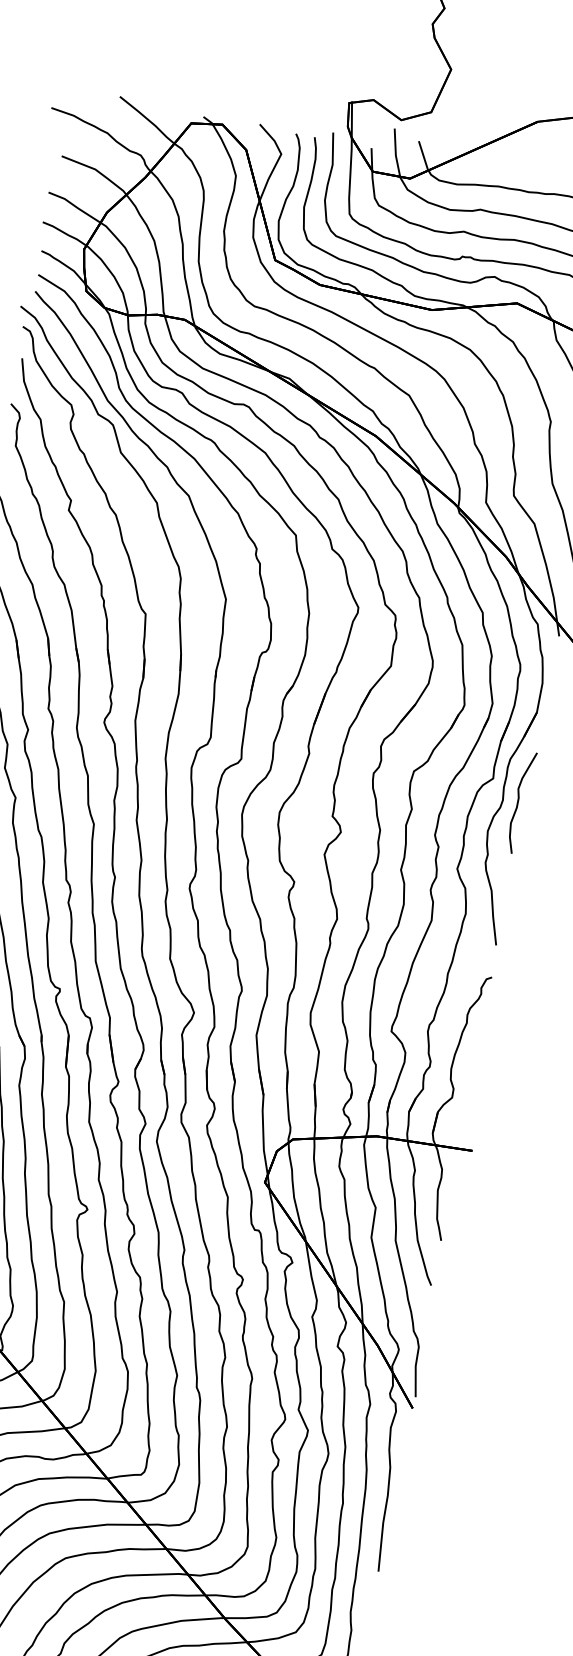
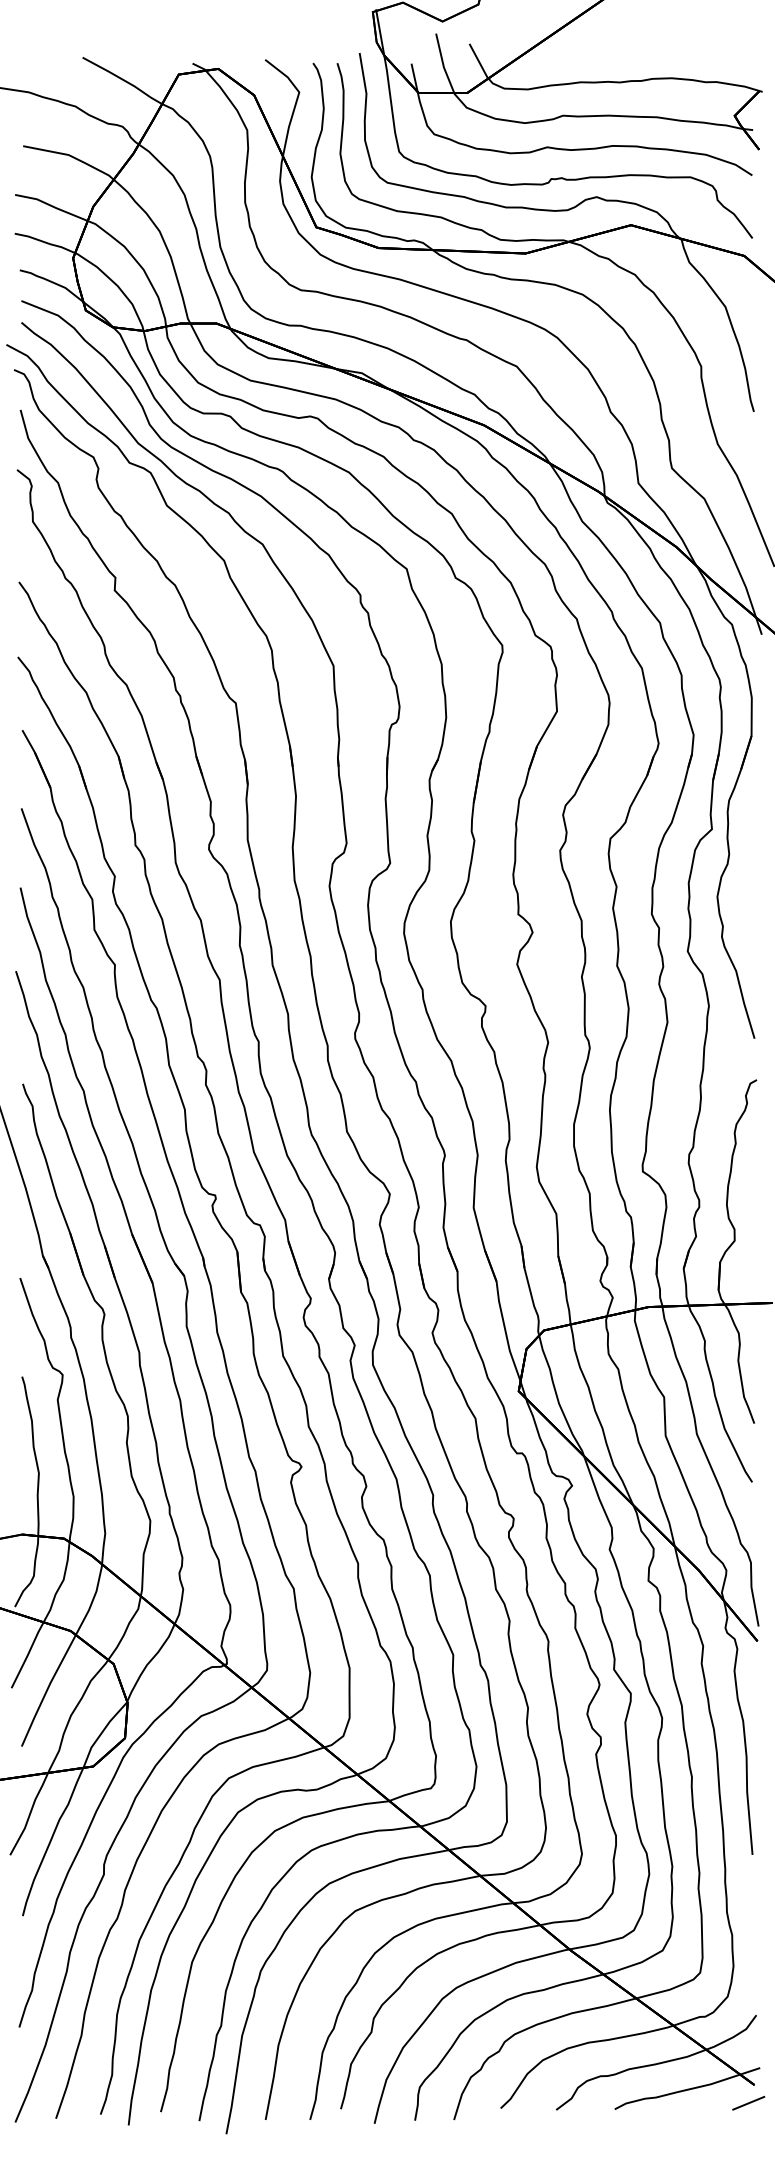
part: (521, 802) -> (752, 852), removed

